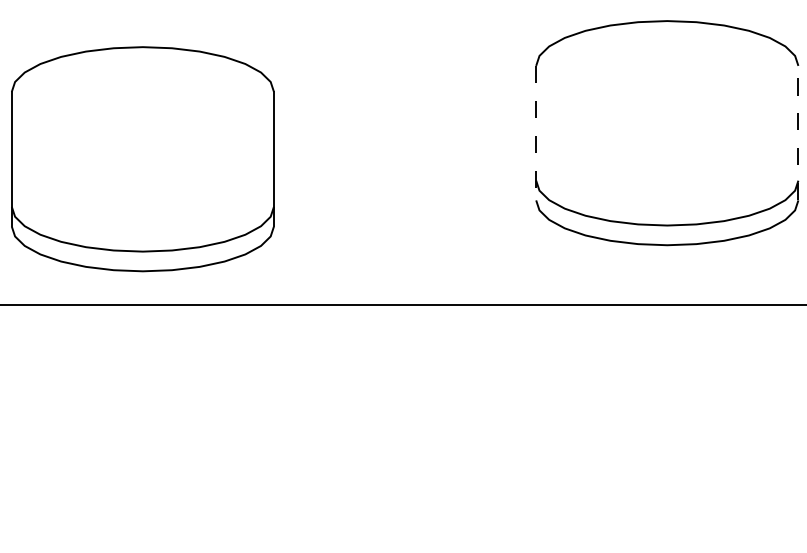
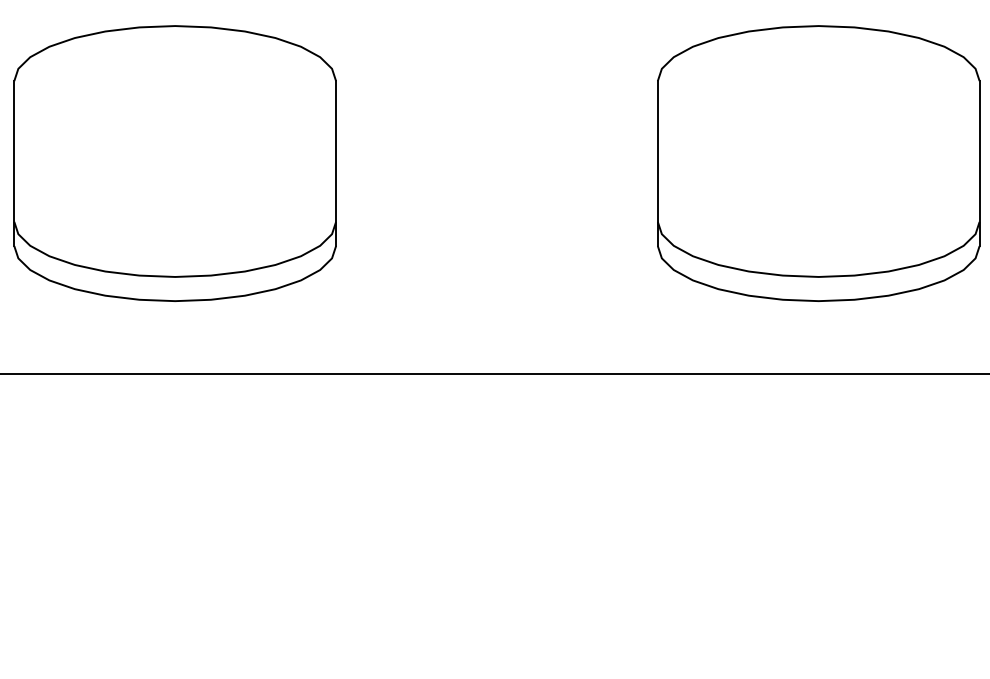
line: (535, 133) -> (657, 163), dashed -> solid
line: (798, 133) -> (979, 163), dashed -> solid
part: (142, 159) -> (174, 163), moved

